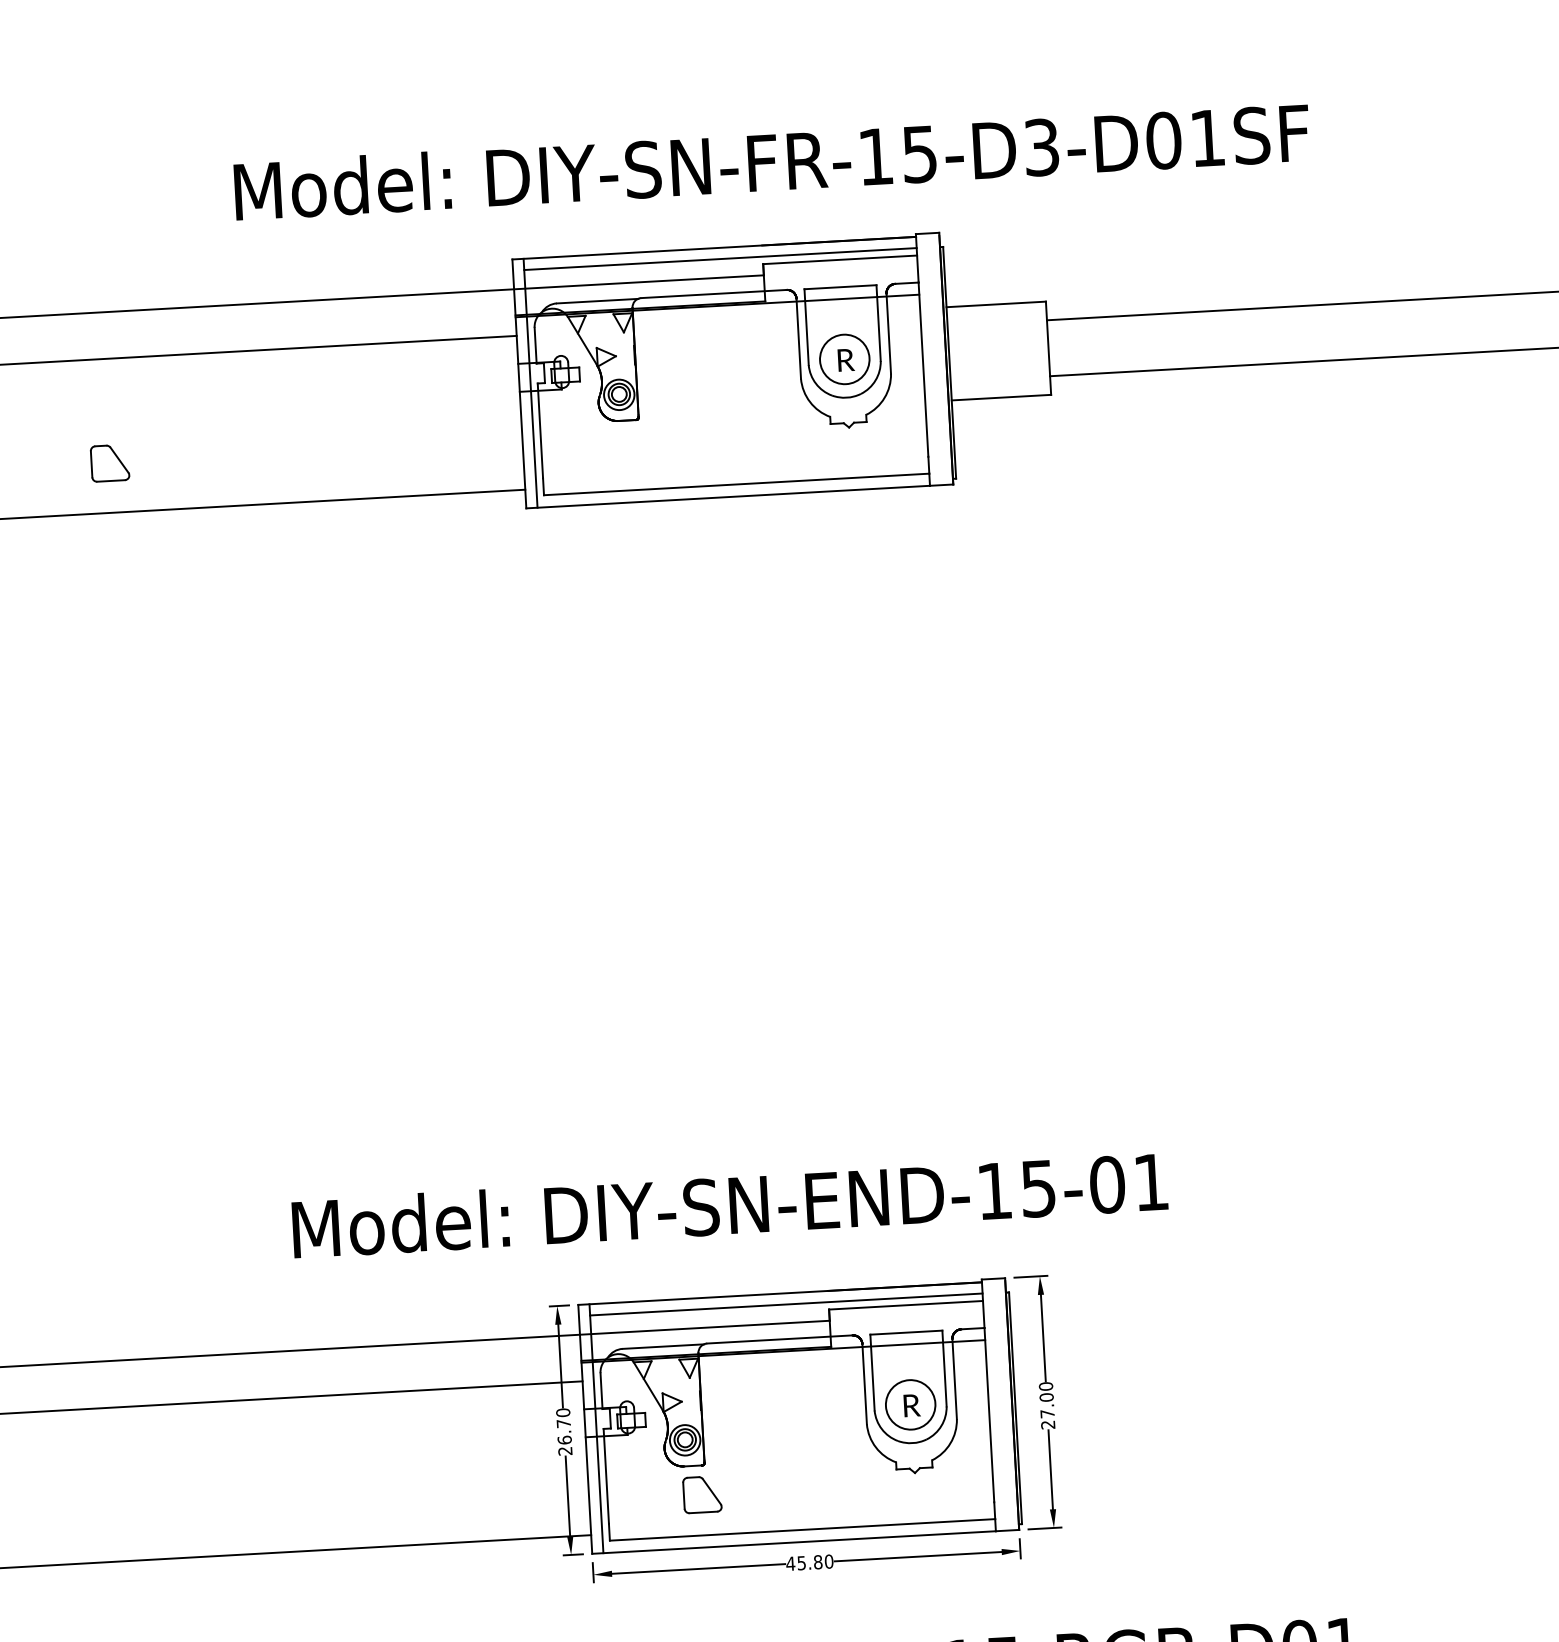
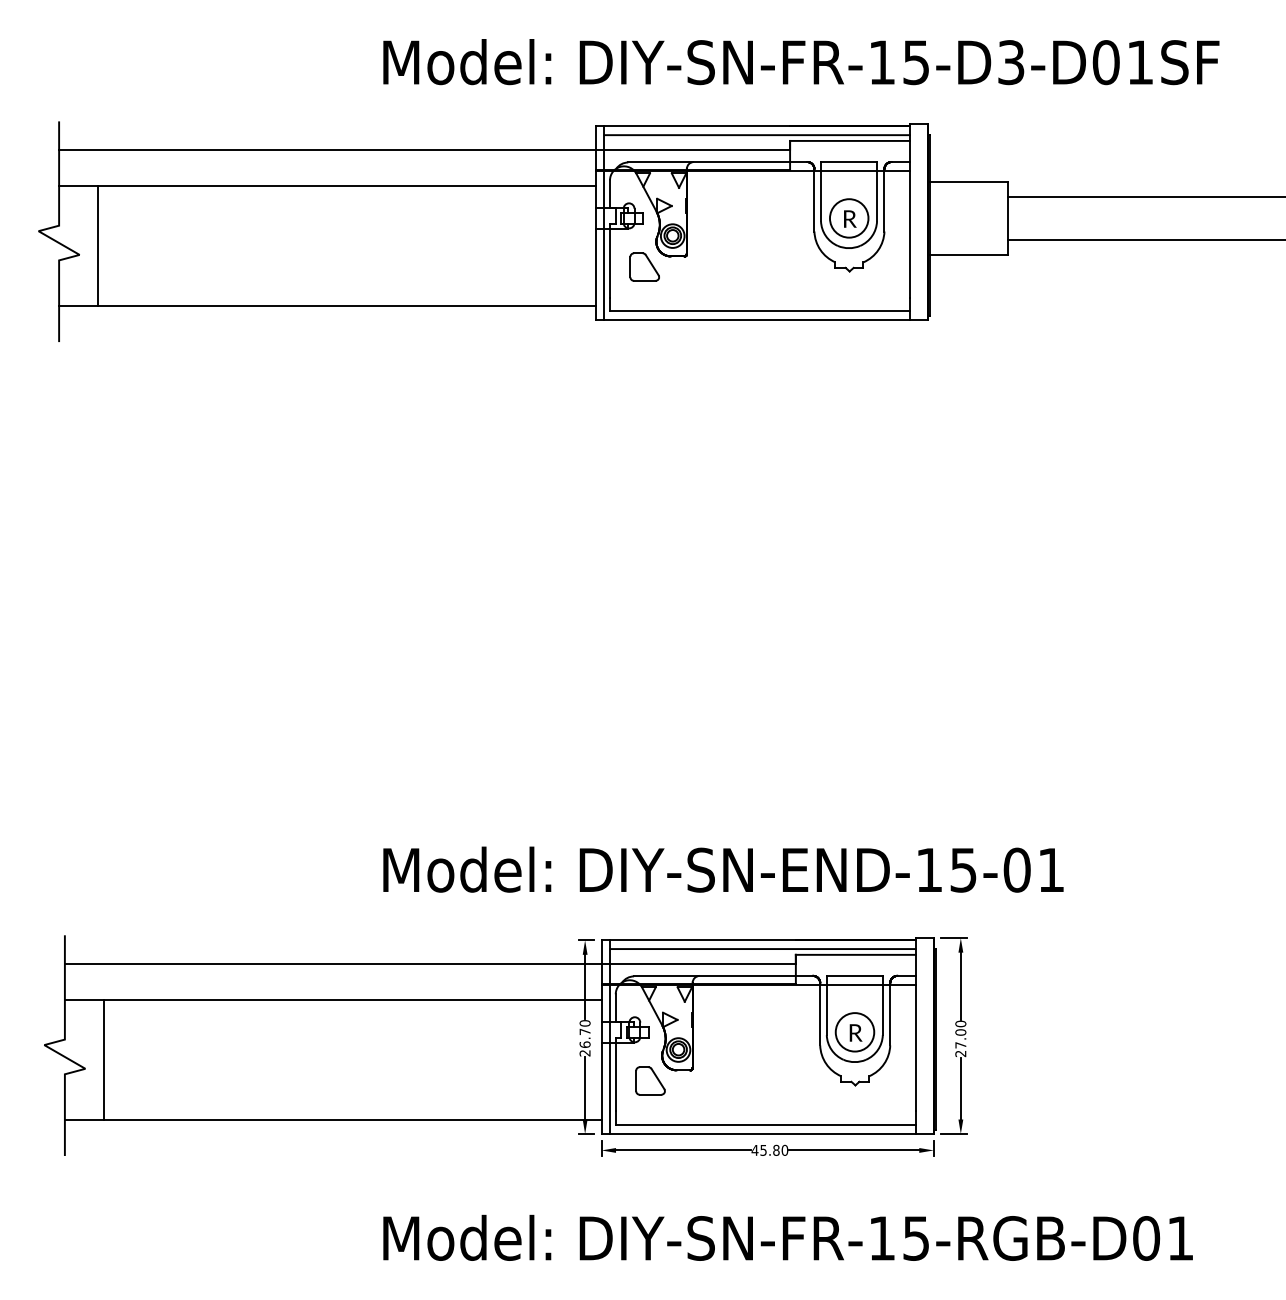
part: (109, 462) -> (644, 266), moved
part: (702, 1494) -> (650, 1080), moved

